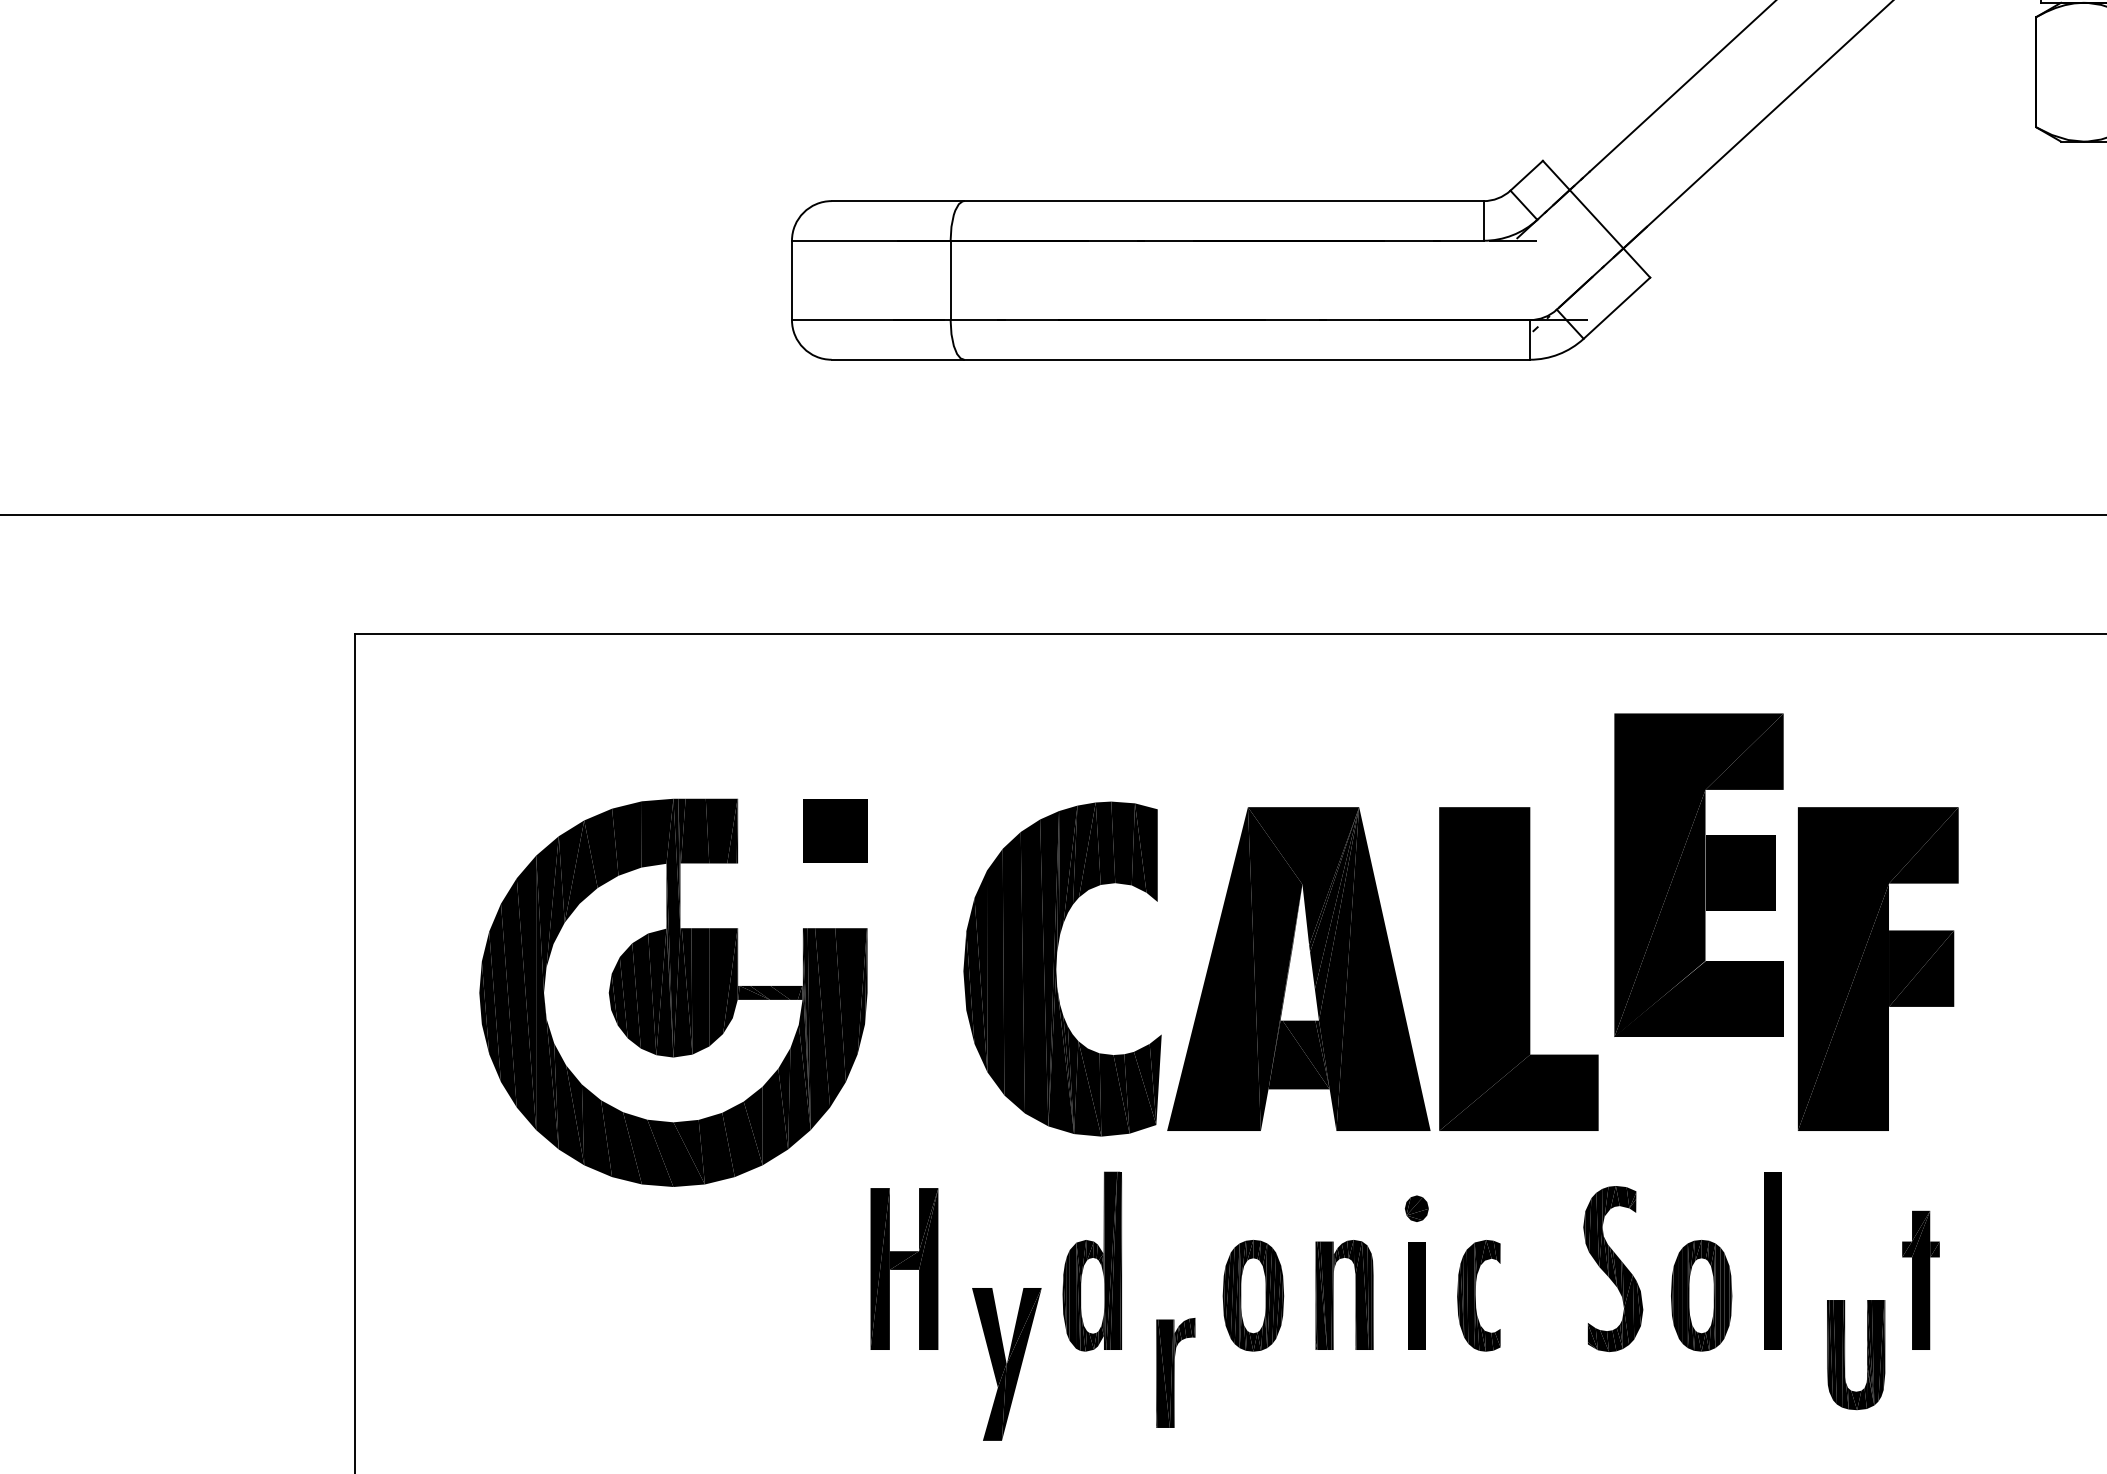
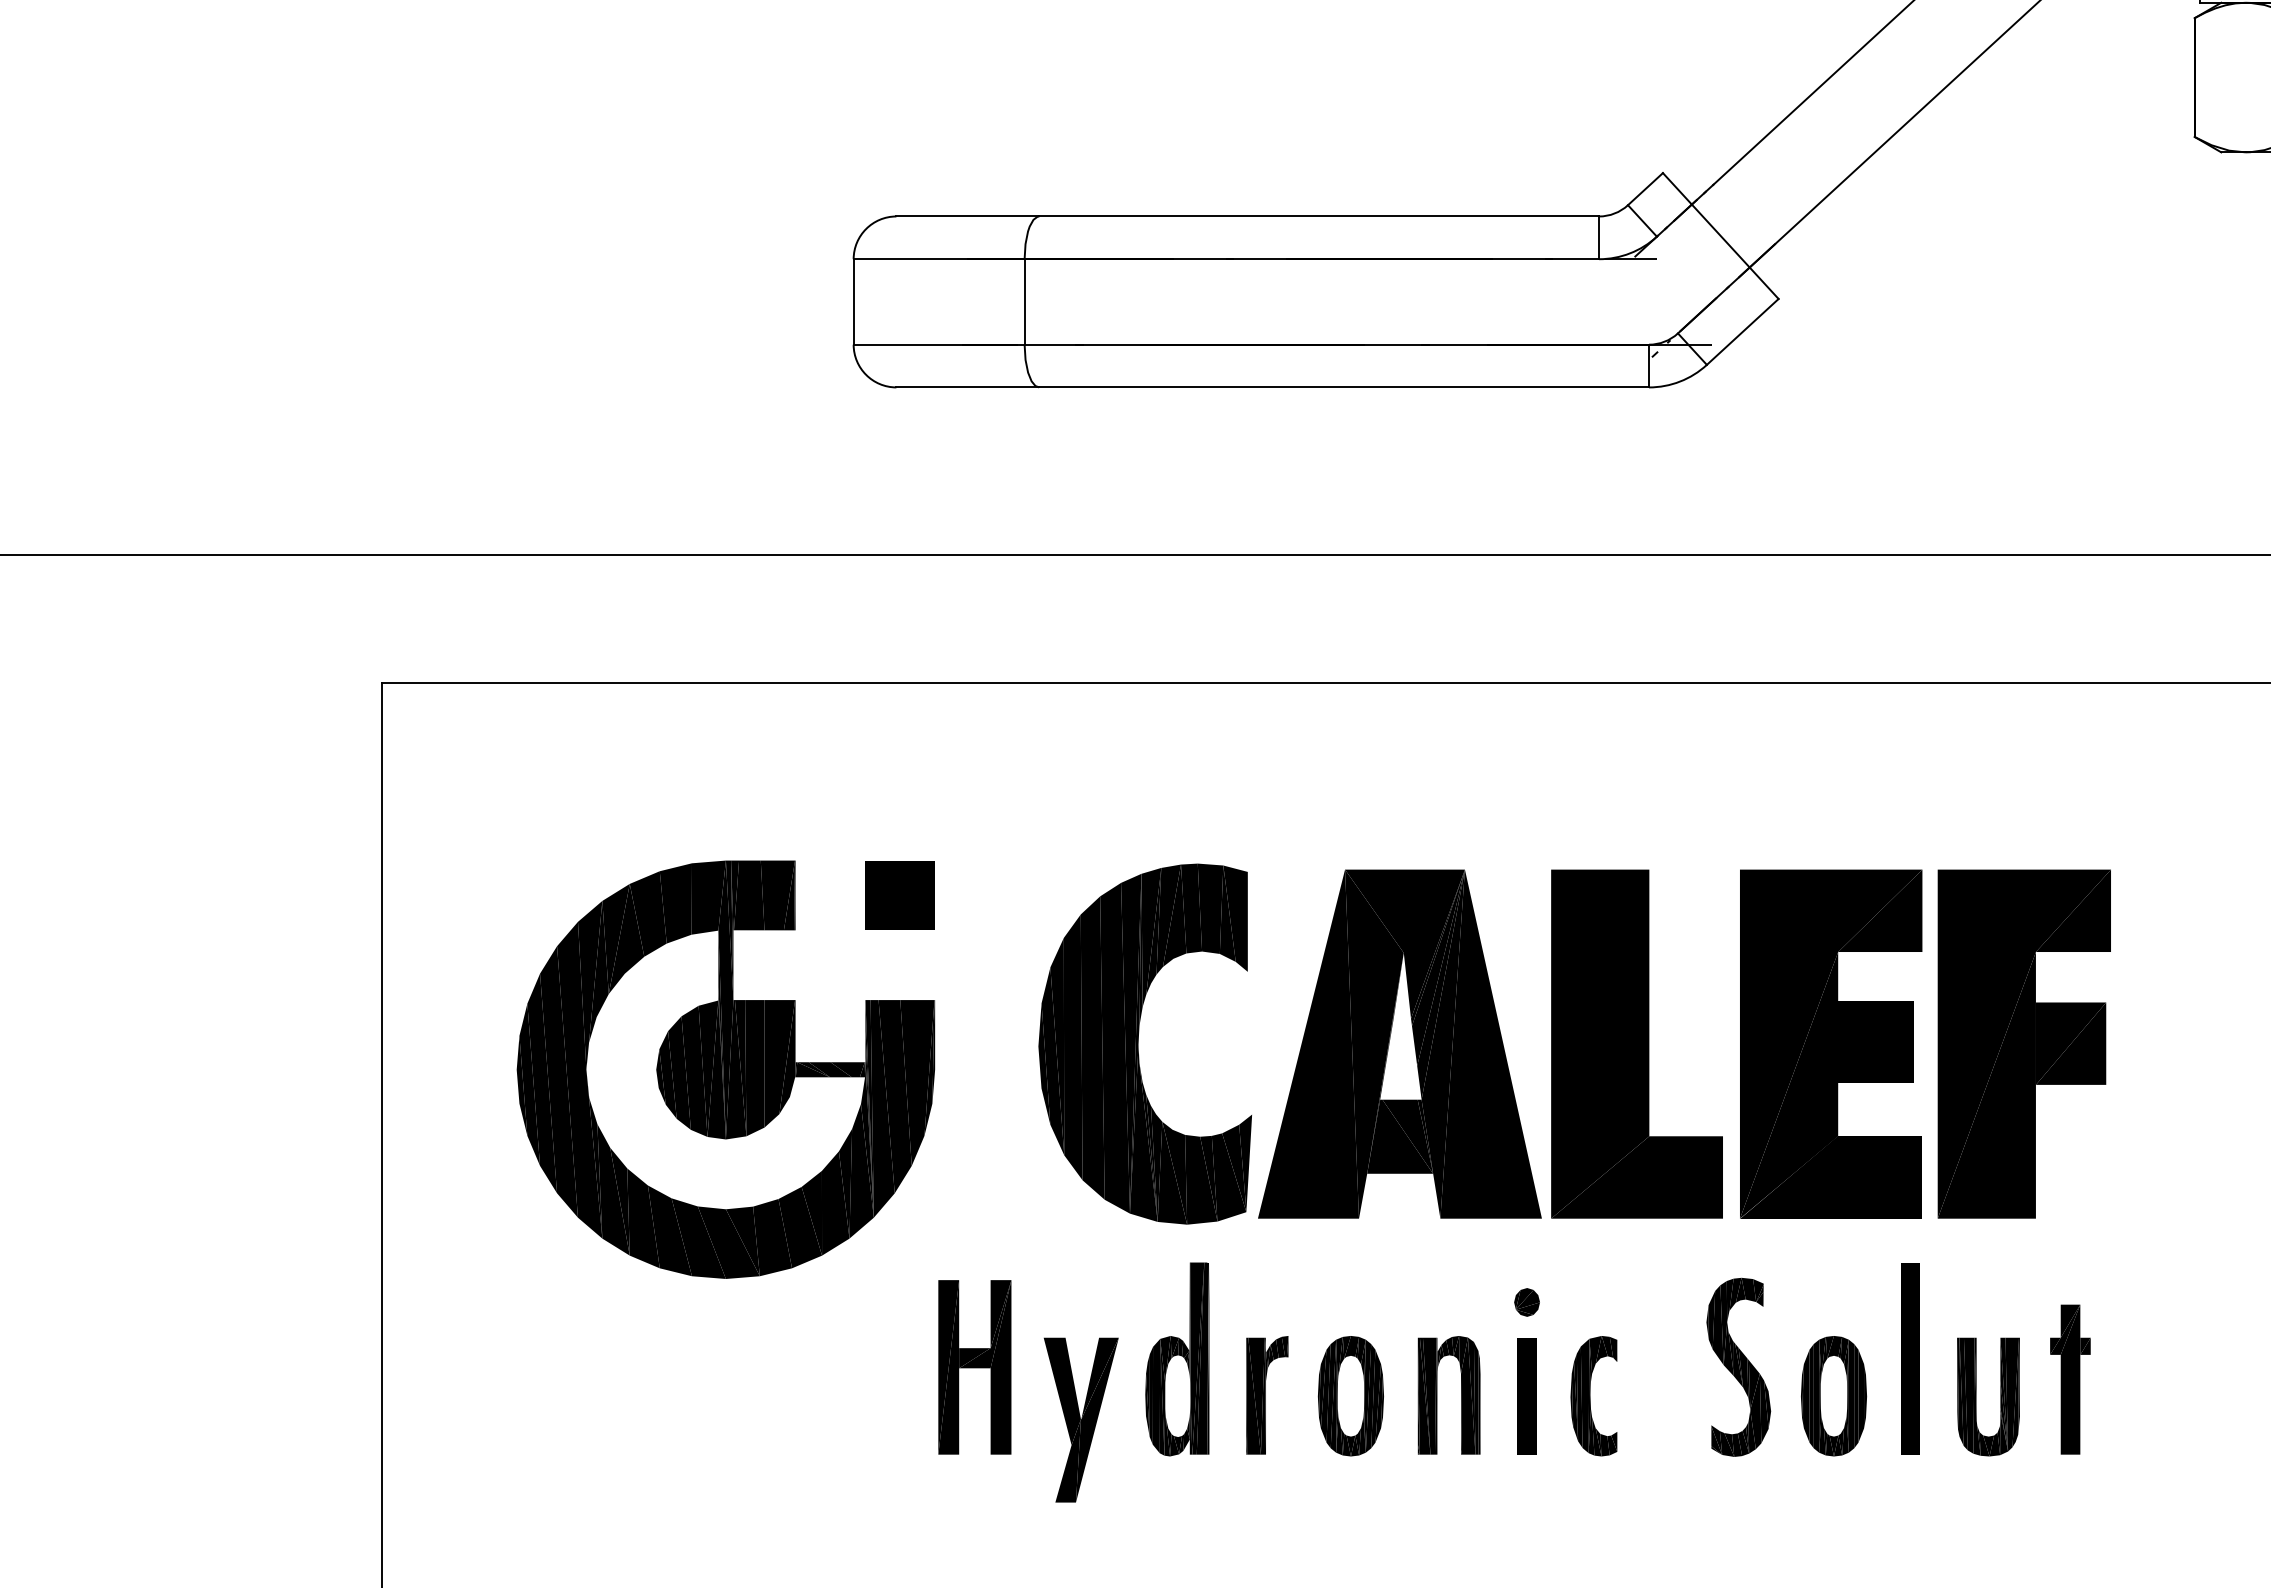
part: (1699, 874) -> (1831, 1043), moved
part: (1844, 1354) -> (1976, 1396), moved
part: (1006, 1363) -> (1080, 1419), moved
part: (1175, 1373) -> (1267, 1395), moved

